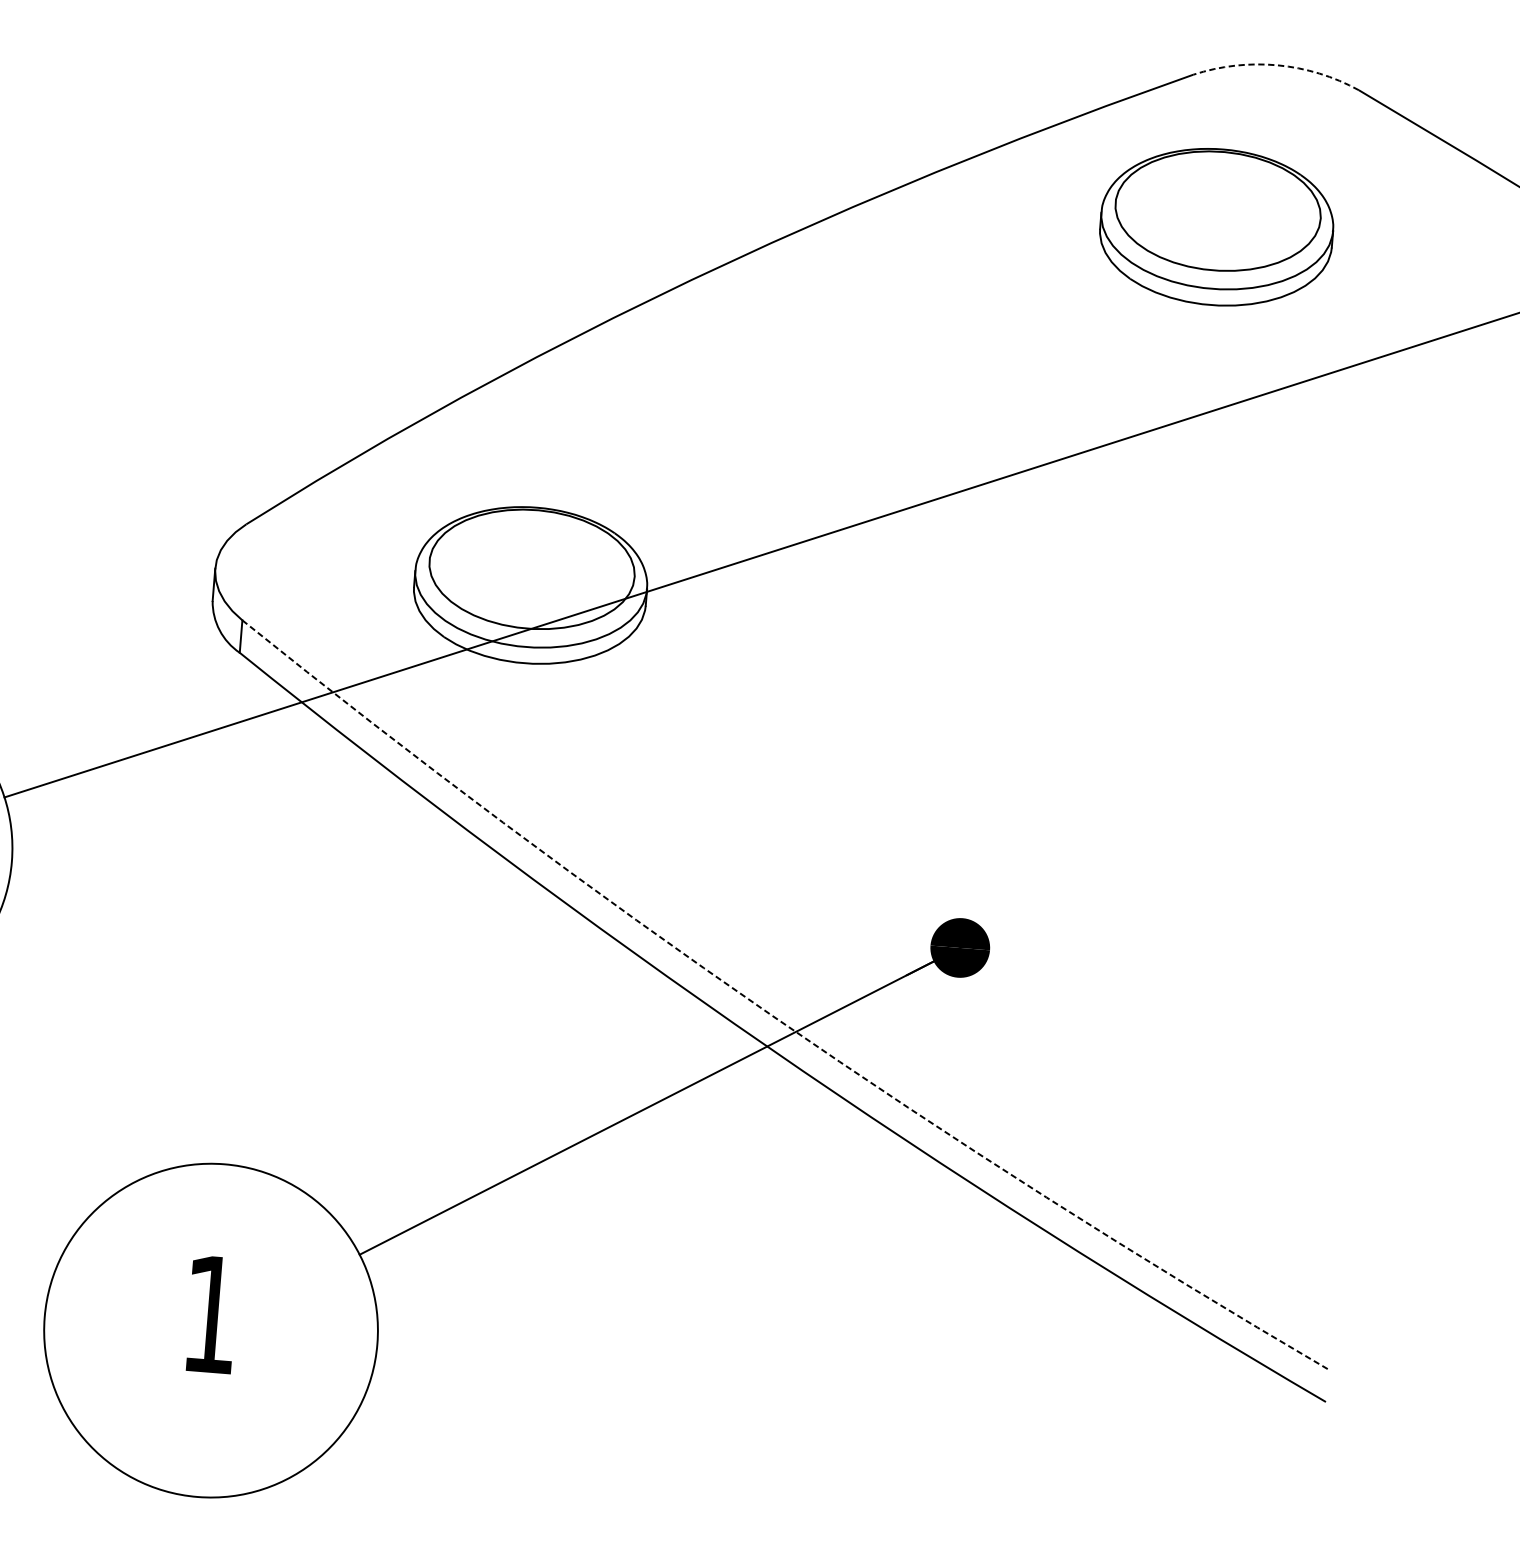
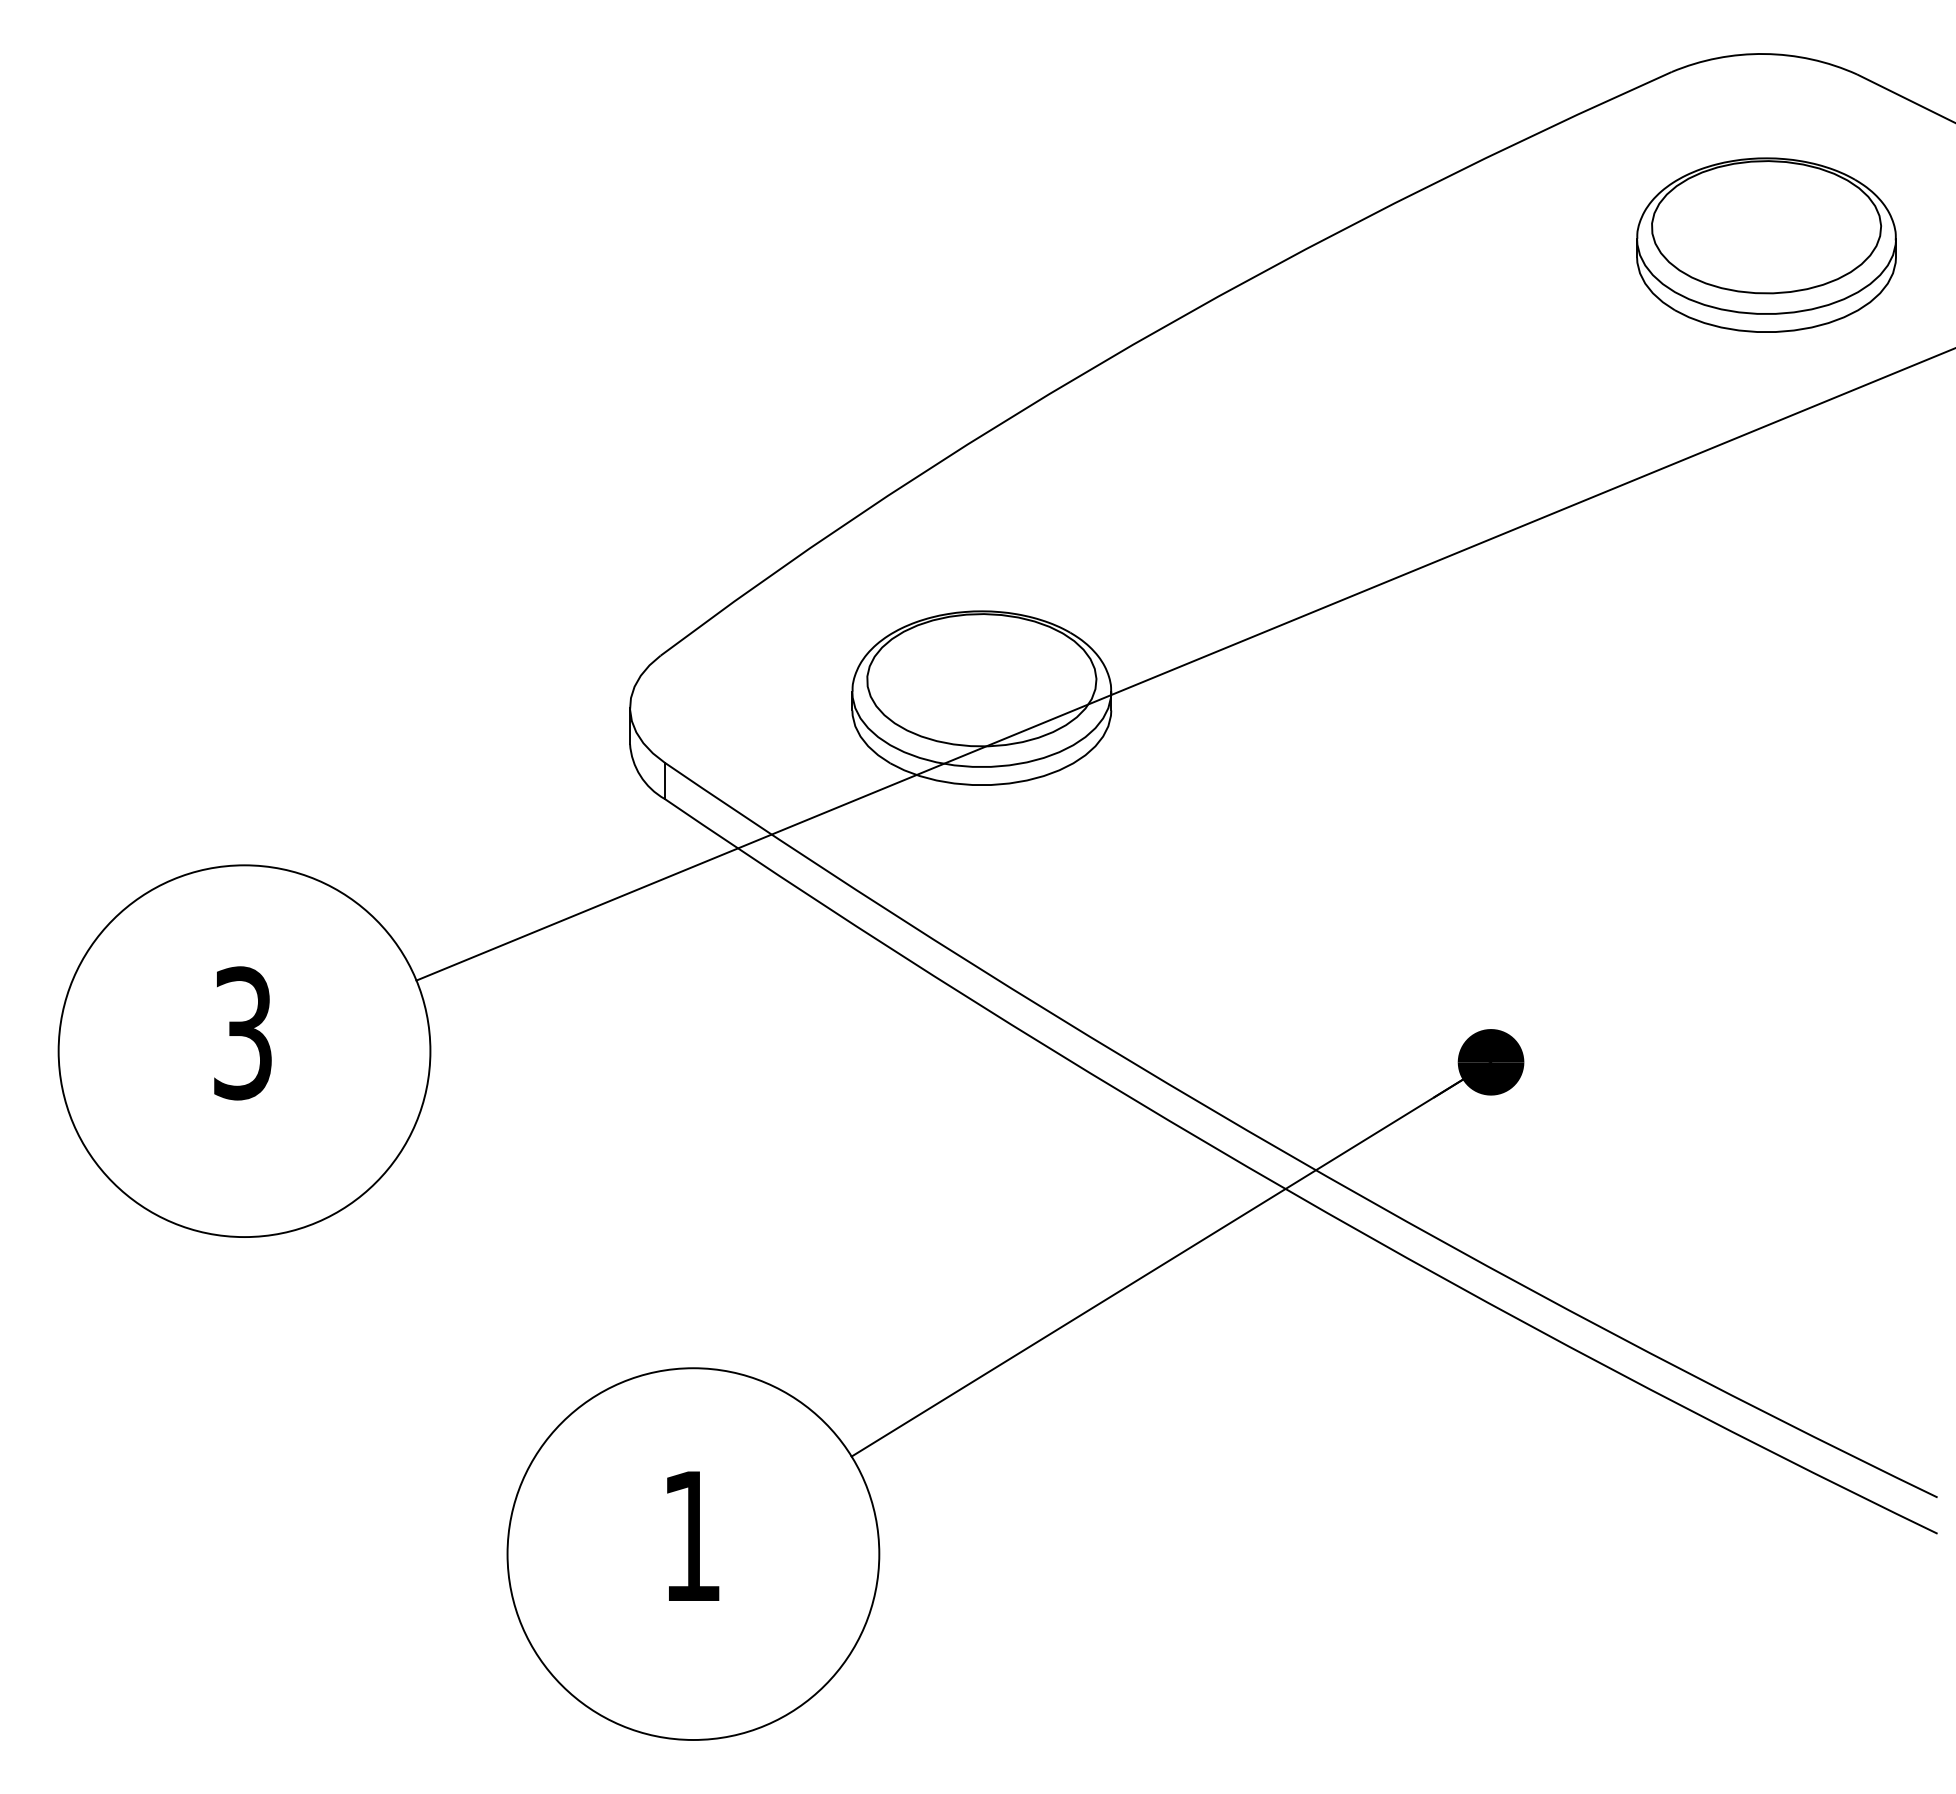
arc: (1277, 65) -> (1764, 54), dashed -> solid
part: (1216, 226) -> (1766, 244), moved
arc: (771, 1014) -> (1287, 1153), dashed -> solid

